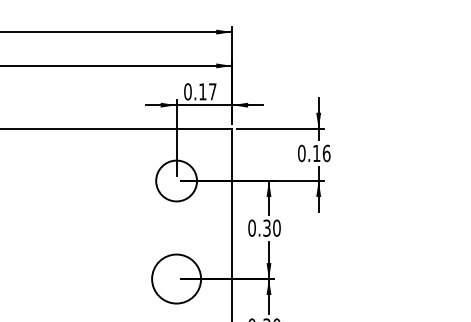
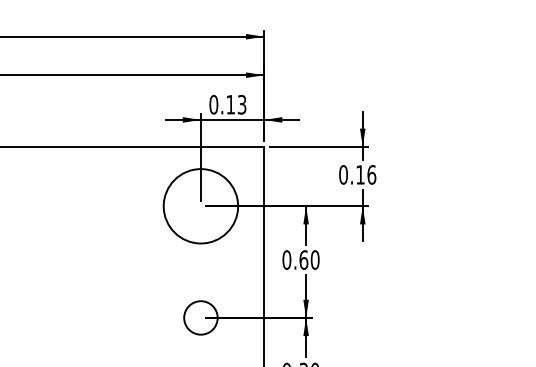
text: (212, 91) -> (241, 104), 0.17 -> 0.13
circle: (176, 180) -> (200, 205), size x1.6
text: (266, 227) -> (303, 259), 0.30 -> 0.60
circle: (176, 278) -> (200, 317), size x0.6

